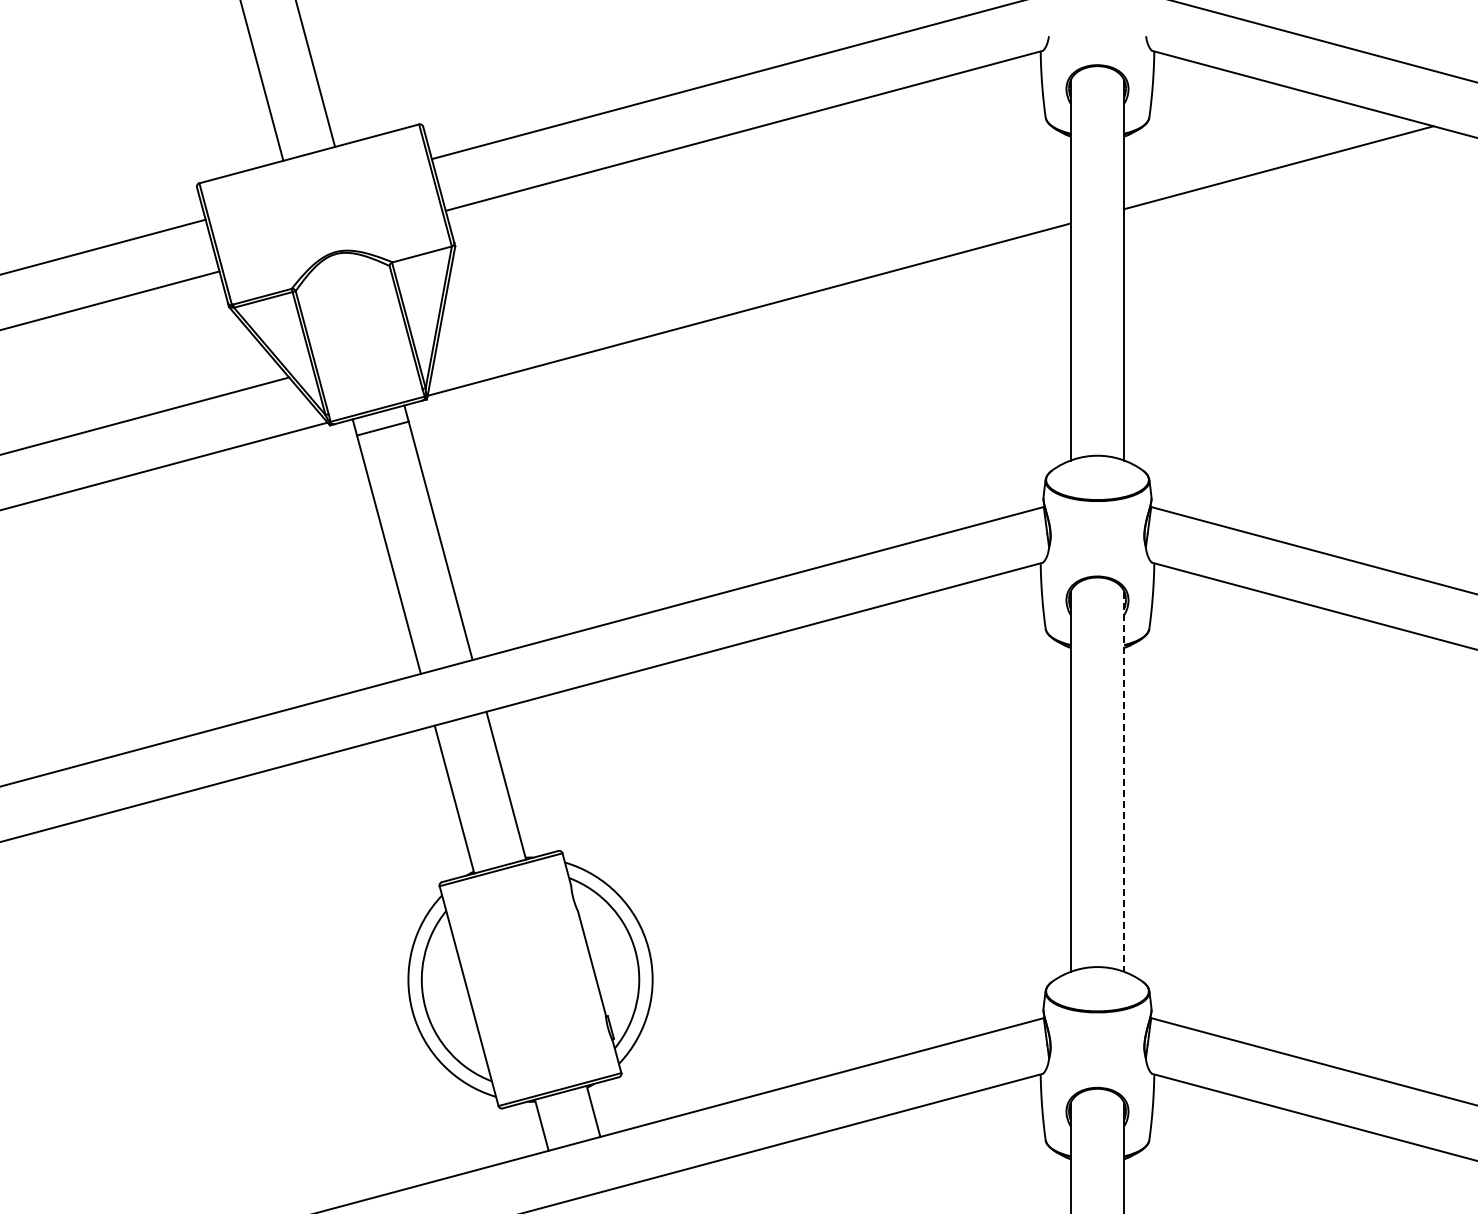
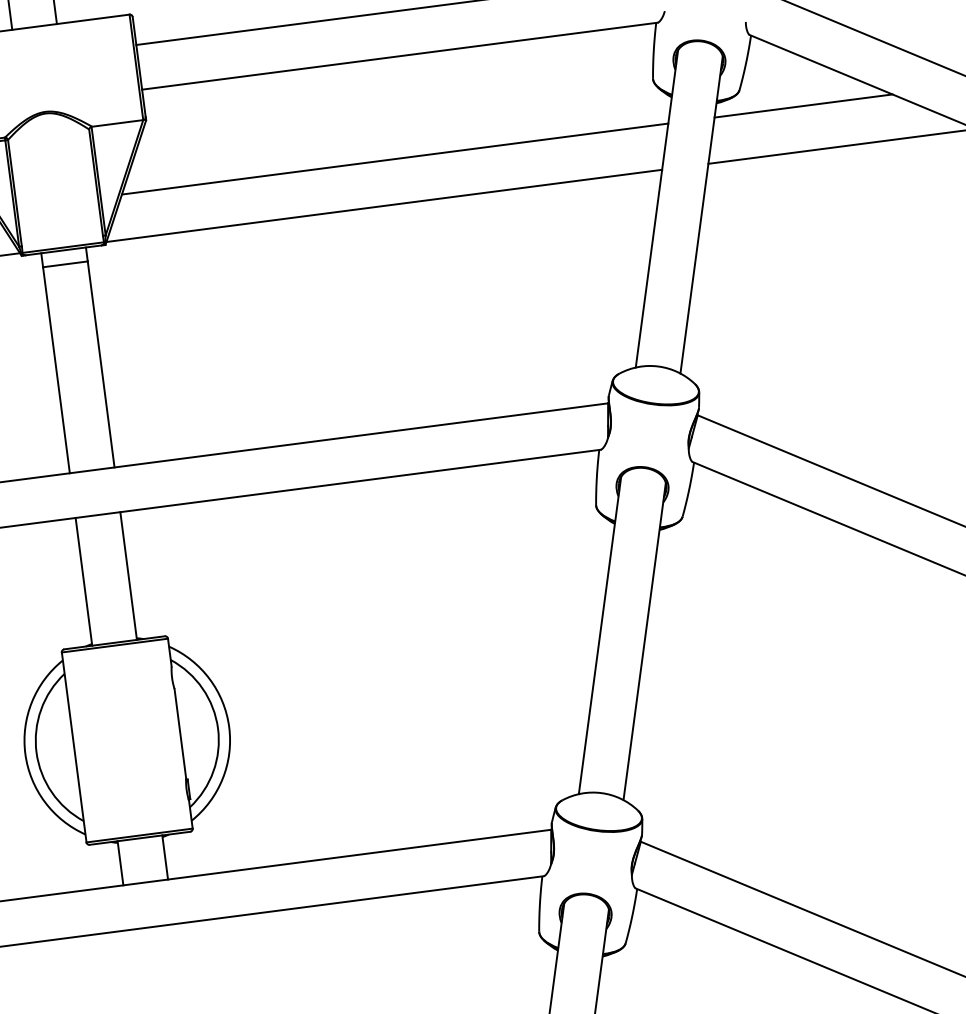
line: (1227, 125) -> (803, 105), added
line: (754, 252) -> (395, 158), added
line: (1124, 782) -> (644, 642), dashed -> solid

